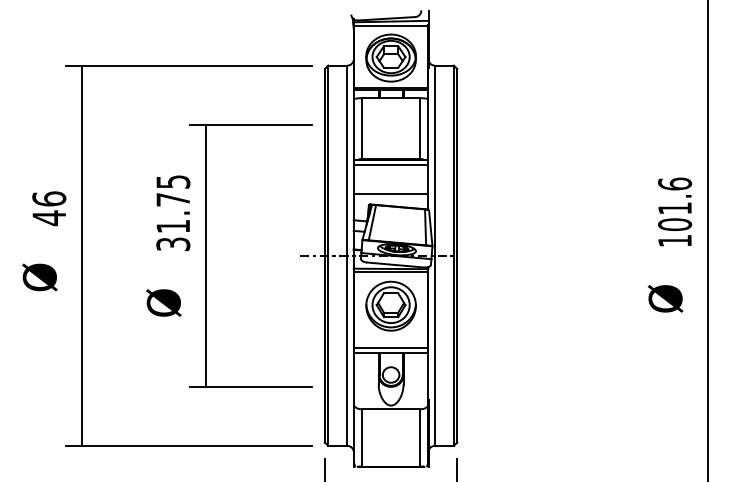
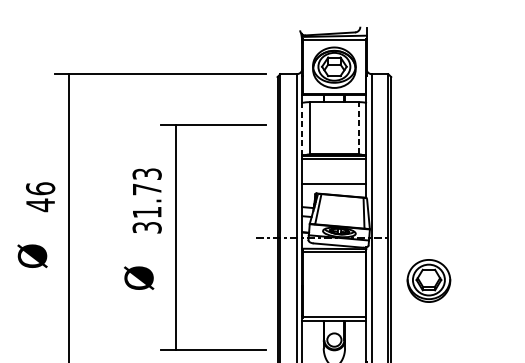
line: (420, 128) -> (359, 128), solid -> dashed
line: (353, 129) -> (302, 129), solid -> dashed
text: (172, 181) -> (146, 173), 31.75 -> 31.73
part: (390, 305) -> (428, 280), moved

